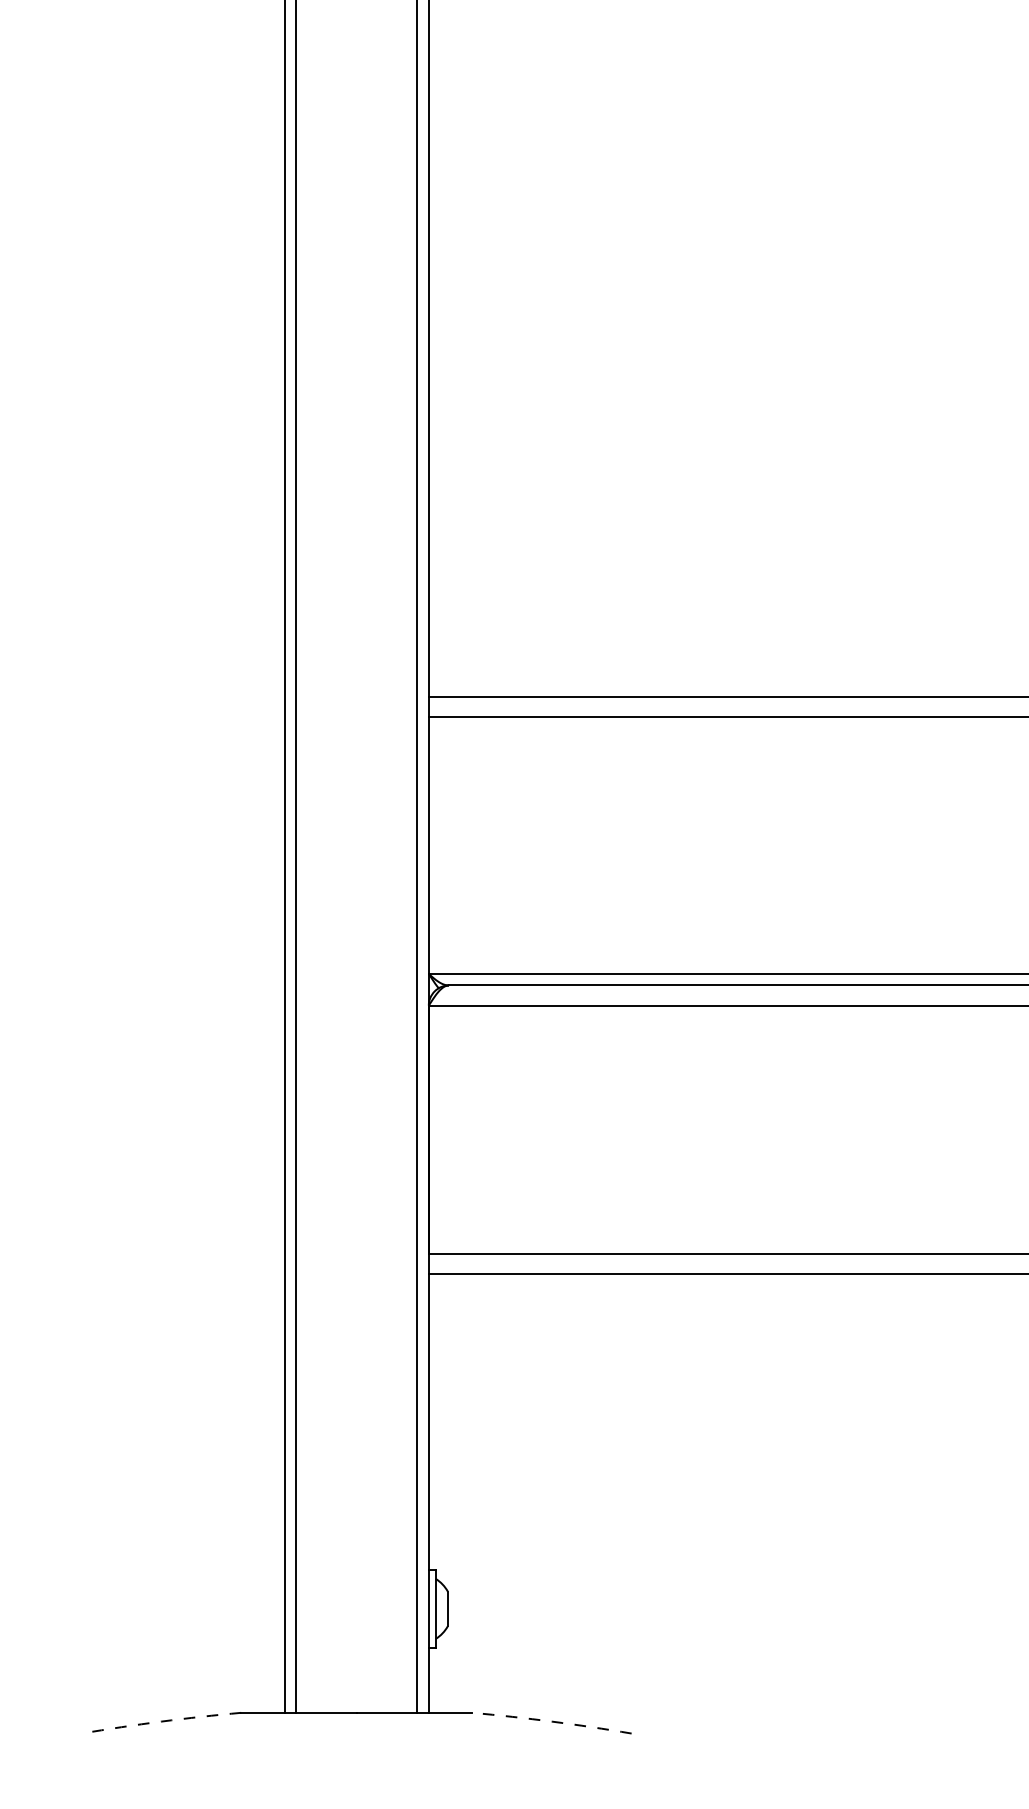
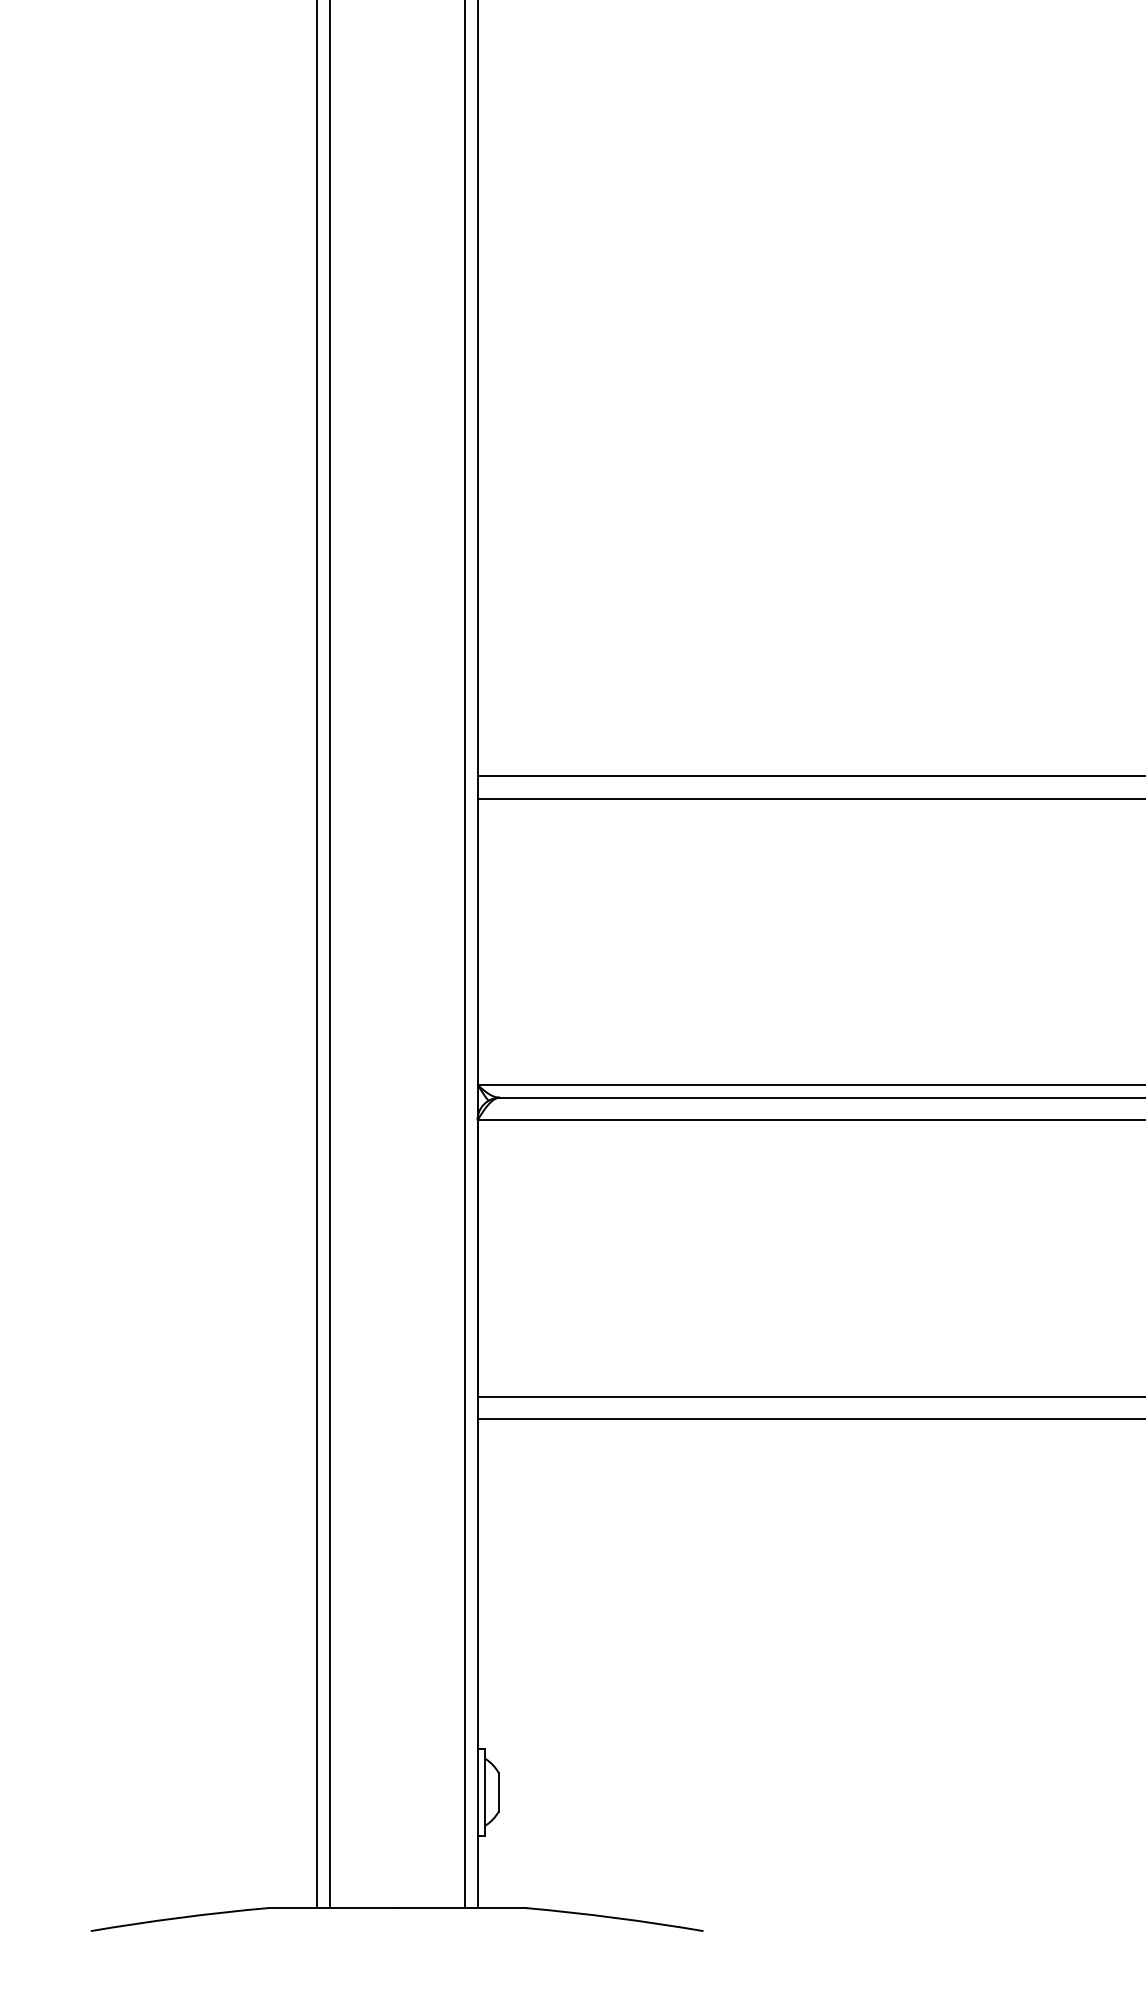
arc: (161, 1721) -> (179, 1917), dashed -> solid
arc: (551, 1721) -> (614, 1917), dashed -> solid

